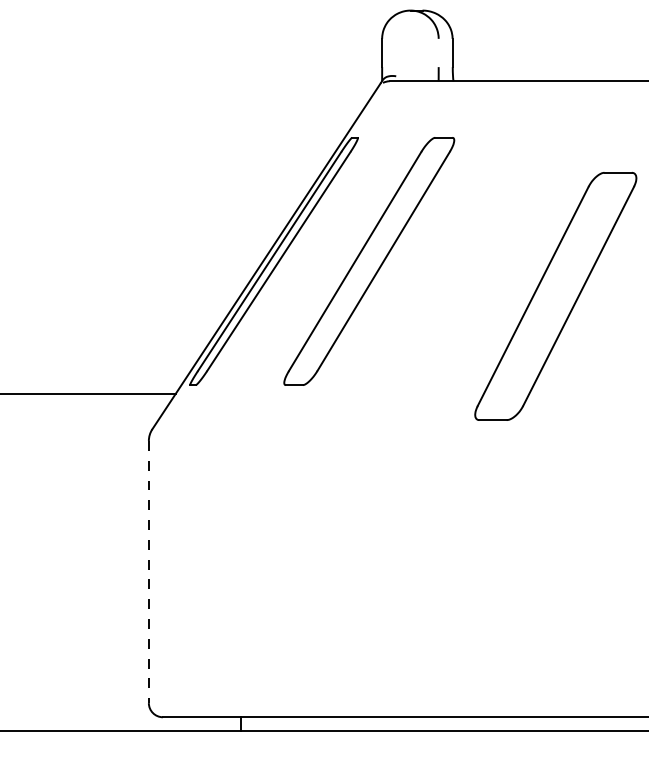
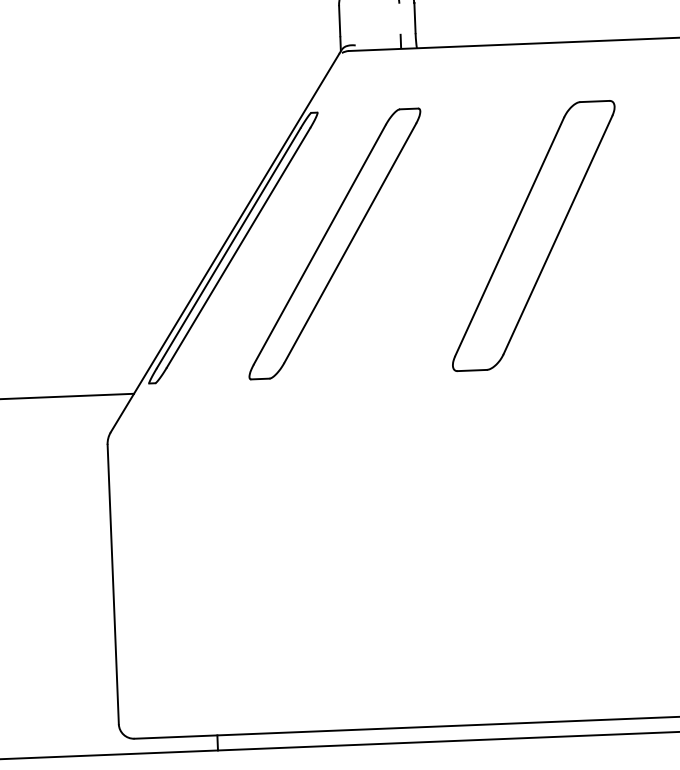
part: (555, 296) -> (533, 236), moved
line: (148, 572) -> (112, 585), dashed -> solid

